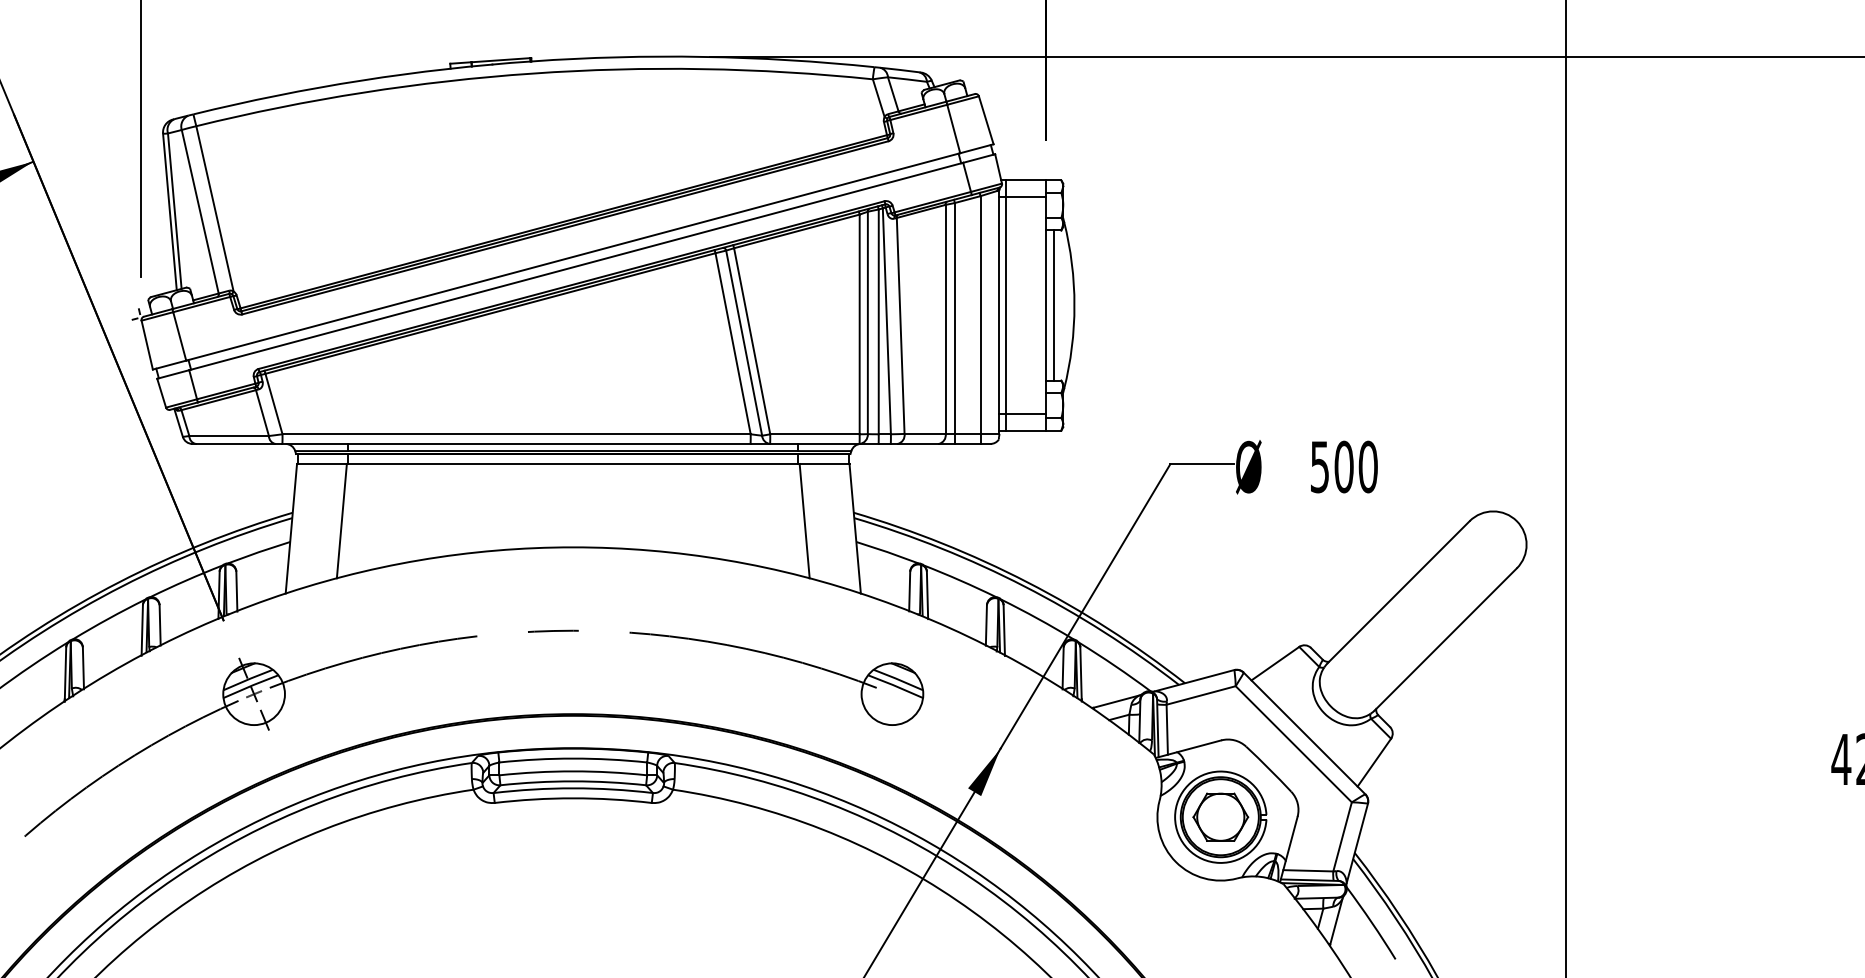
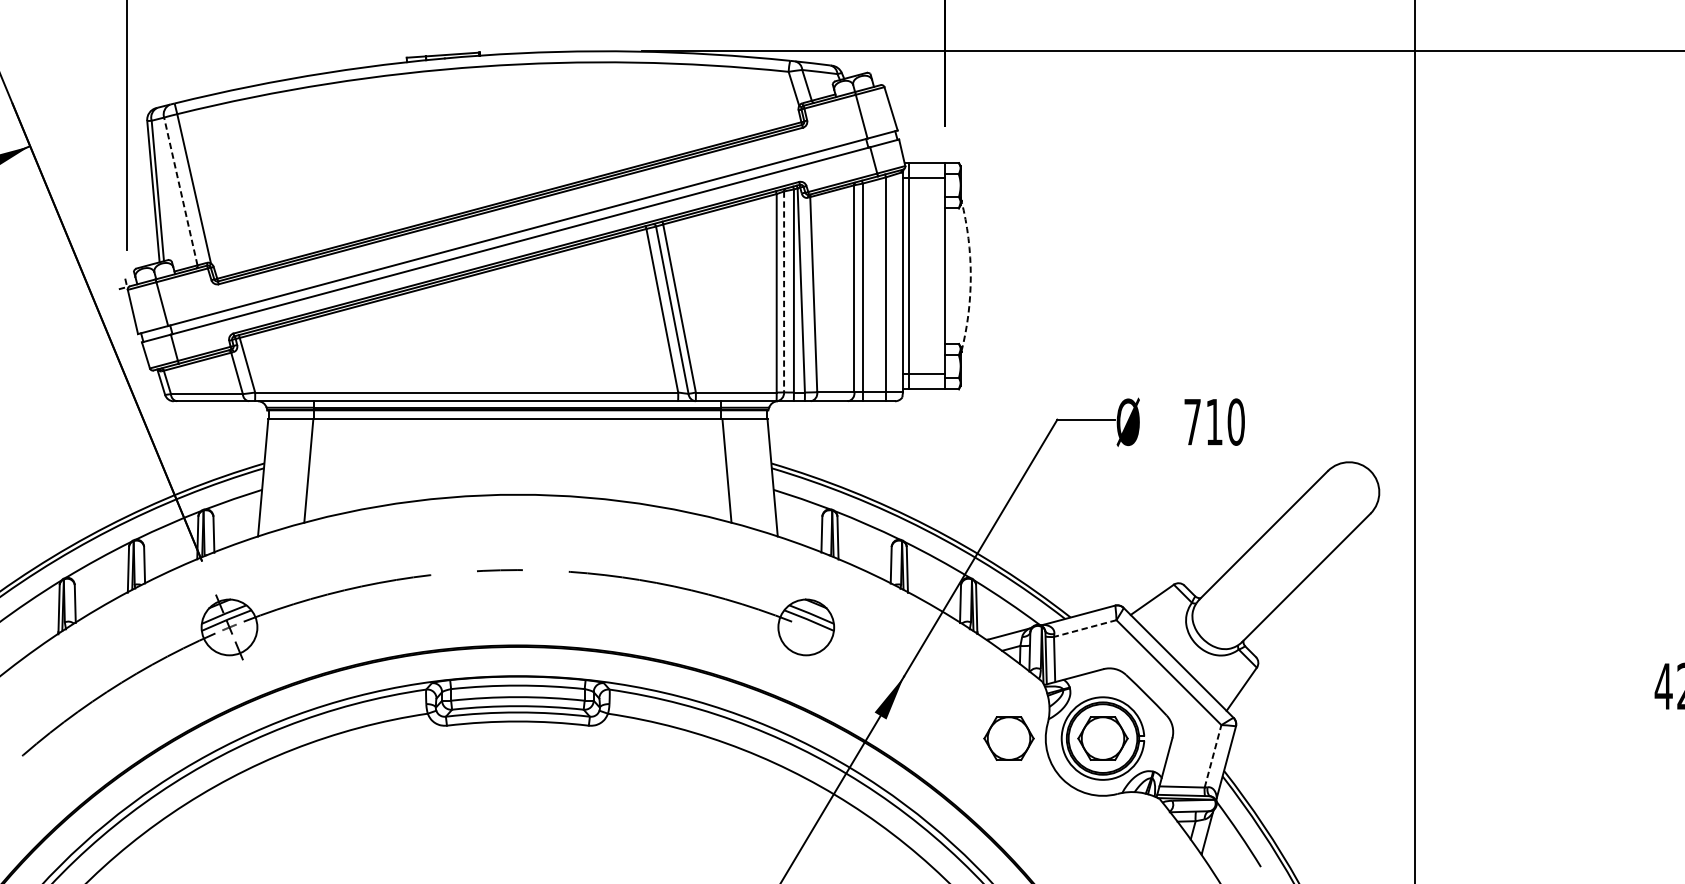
line: (200, 211) -> (181, 191), solid -> dashed
line: (1053, 305) -> (951, 276), removed
arc: (1074, 305) -> (970, 276), solid -> dashed
line: (867, 323) -> (783, 292), solid -> dashed
text: (1332, 466) -> (1203, 421), 500 -> 710
line: (1201, 695) -> (1085, 628), solid -> dashed
part: (1116, 816) -> (1008, 737), added
line: (1342, 836) -> (1212, 756), solid -> dashed

